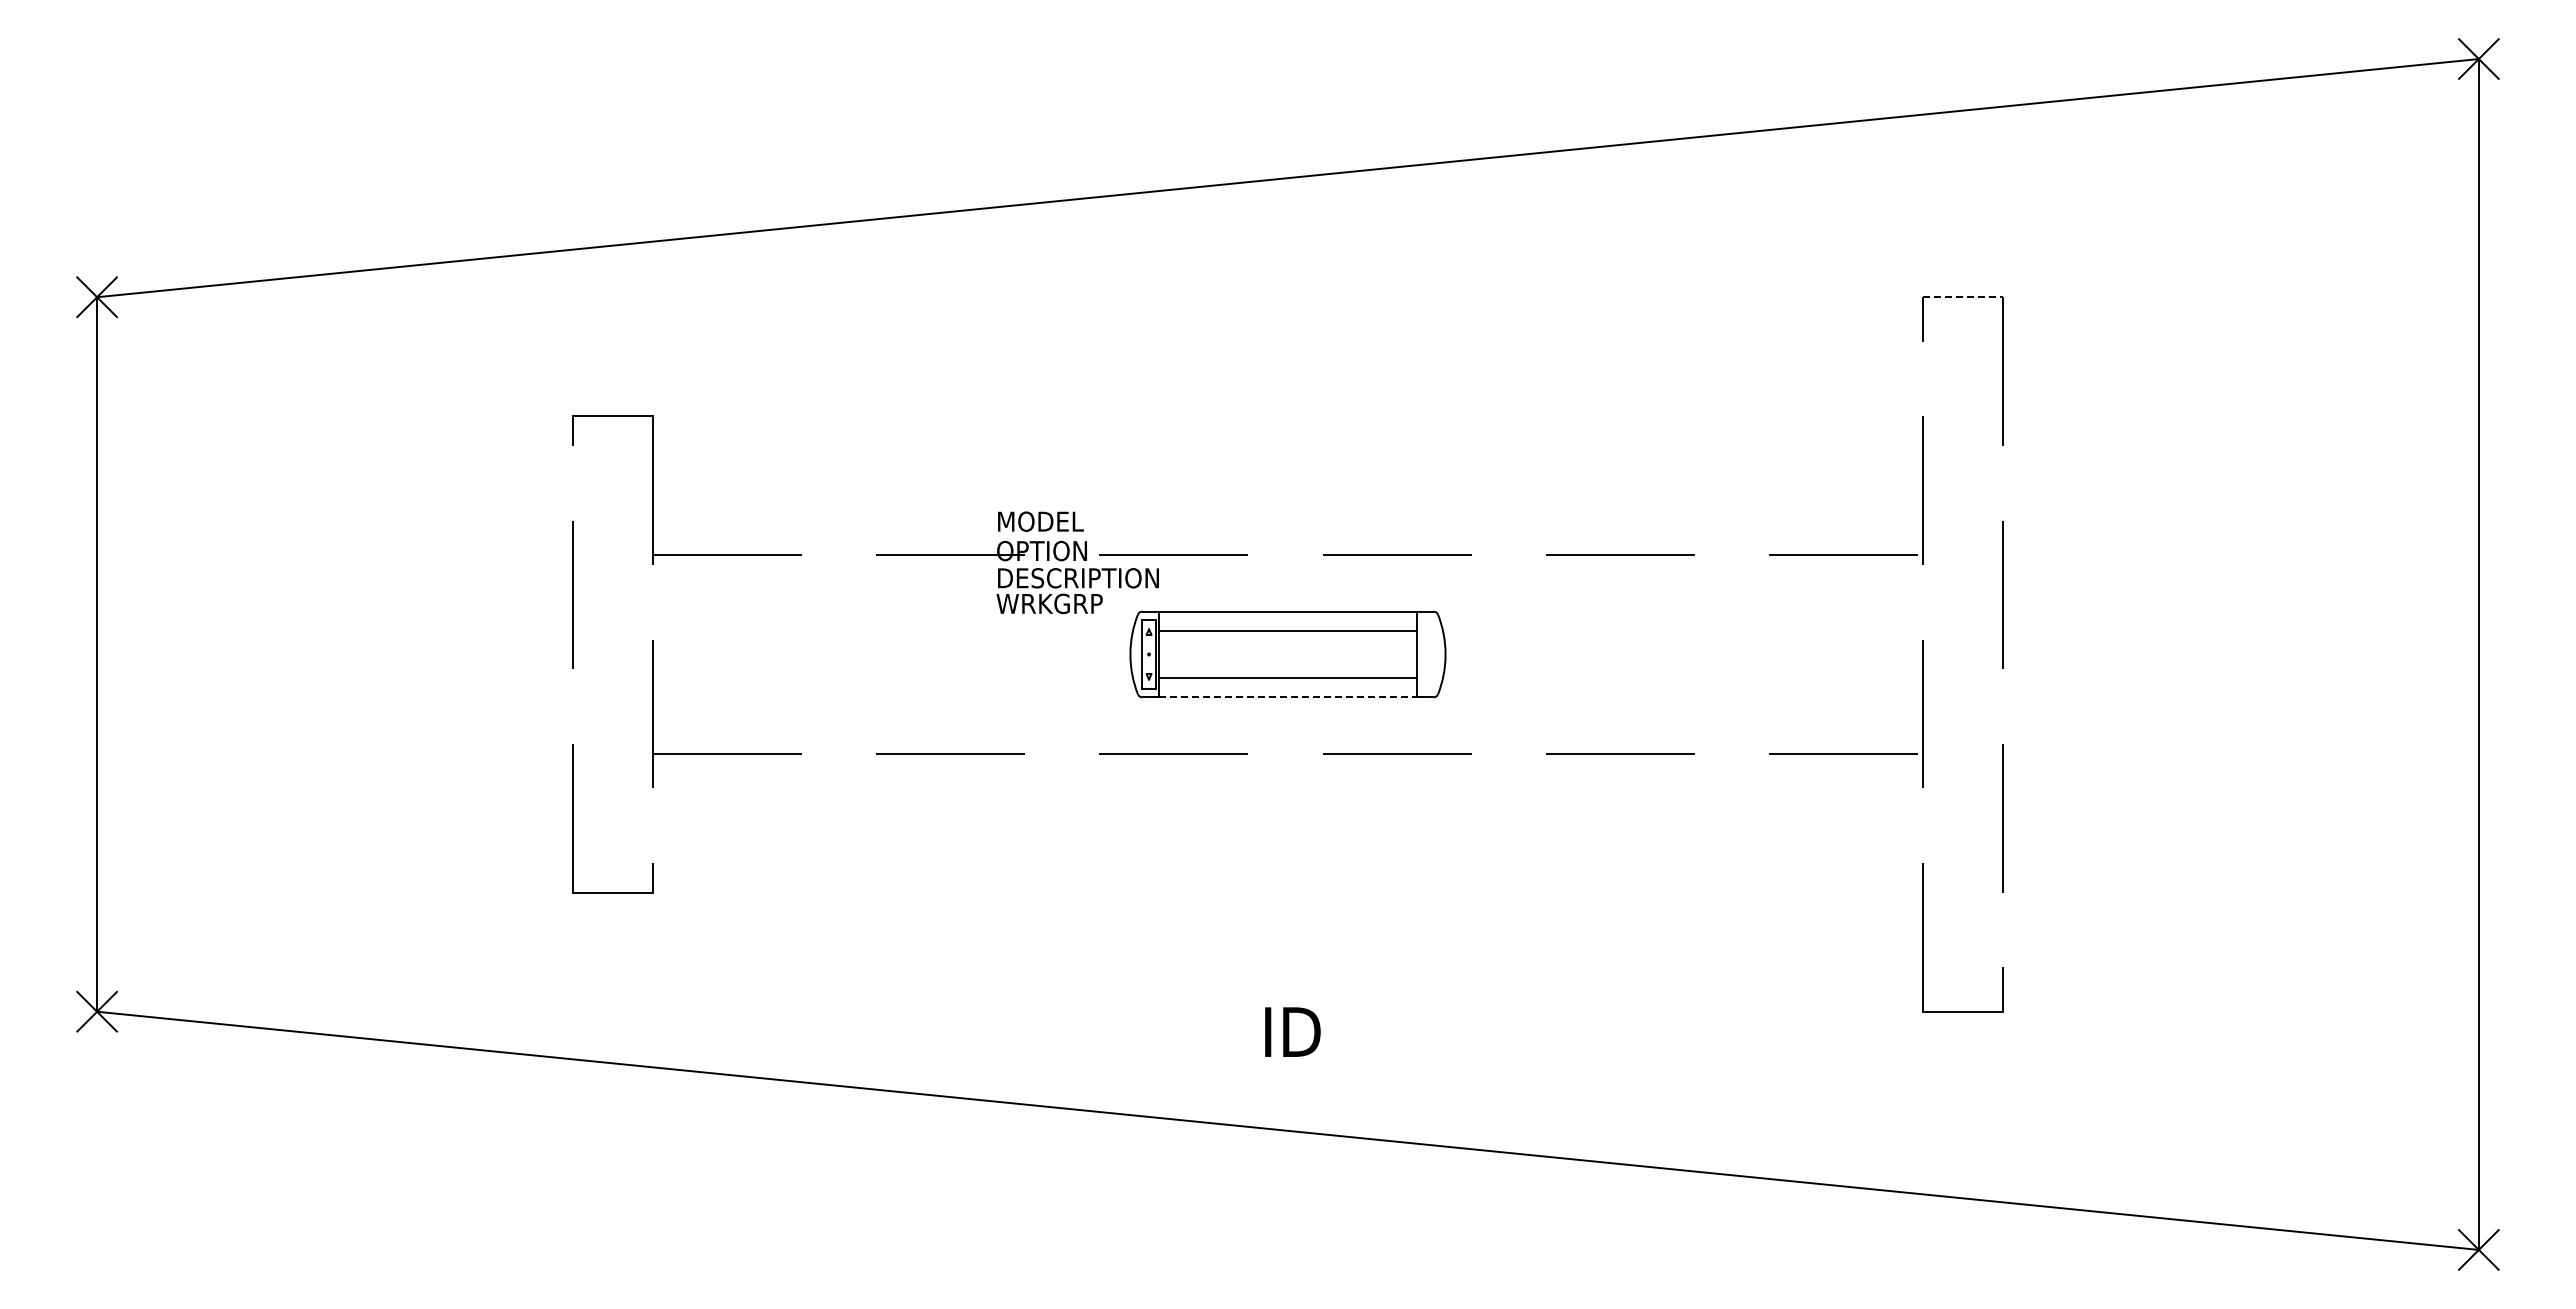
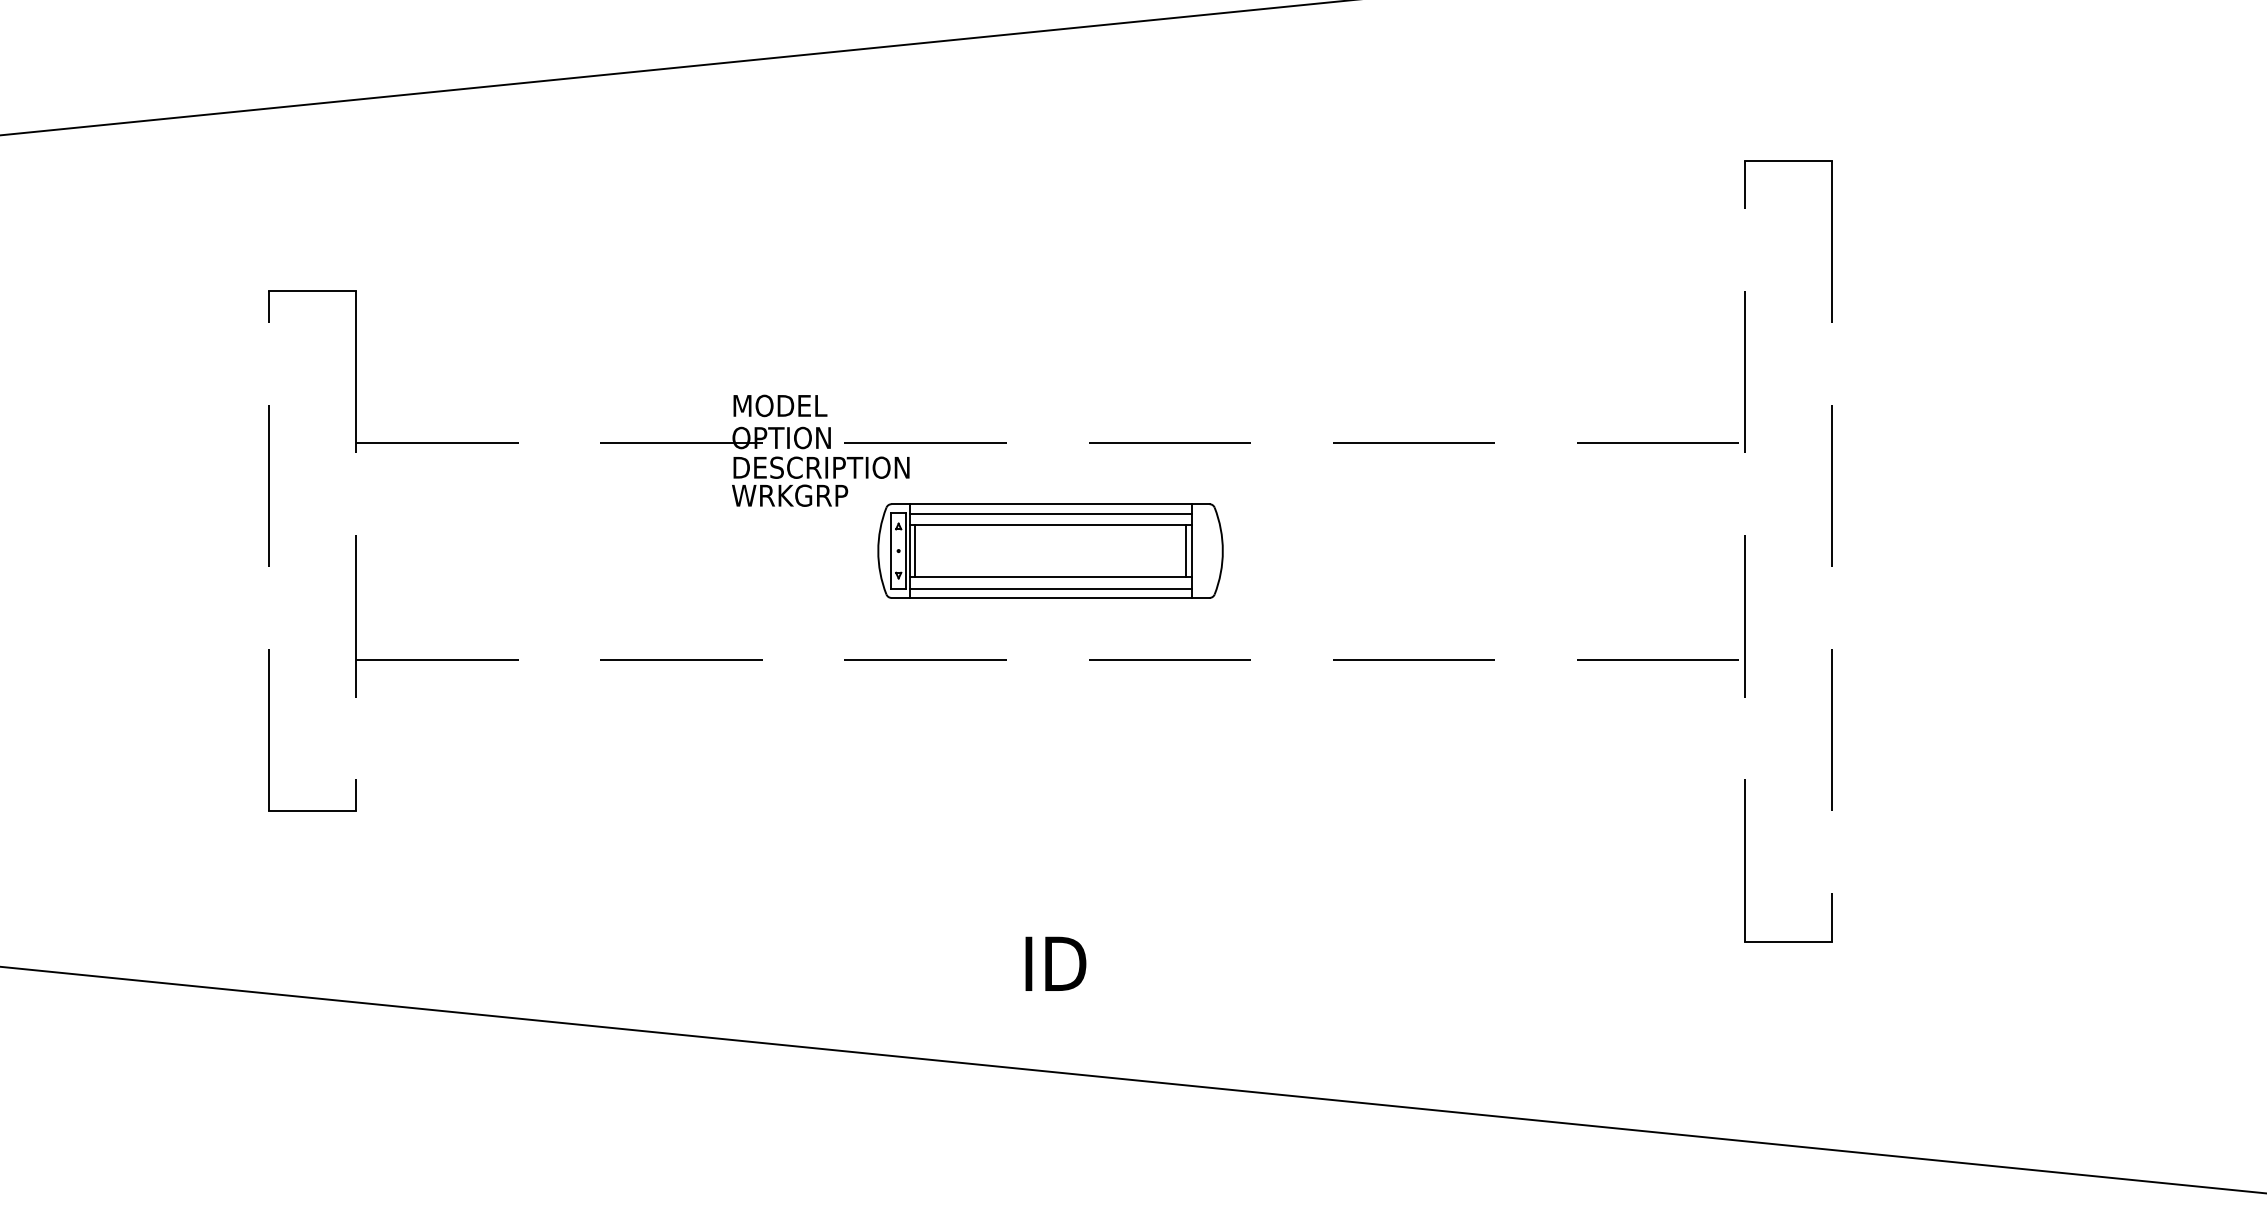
line: (1962, 297) -> (1787, 160), dashed -> solid
line: (1287, 620) -> (1050, 513), added
line: (1163, 654) -> (914, 551), added
line: (1412, 654) -> (1186, 551), added
line: (1287, 688) -> (1050, 588), added
line: (1288, 697) -> (1051, 598), dashed -> solid

